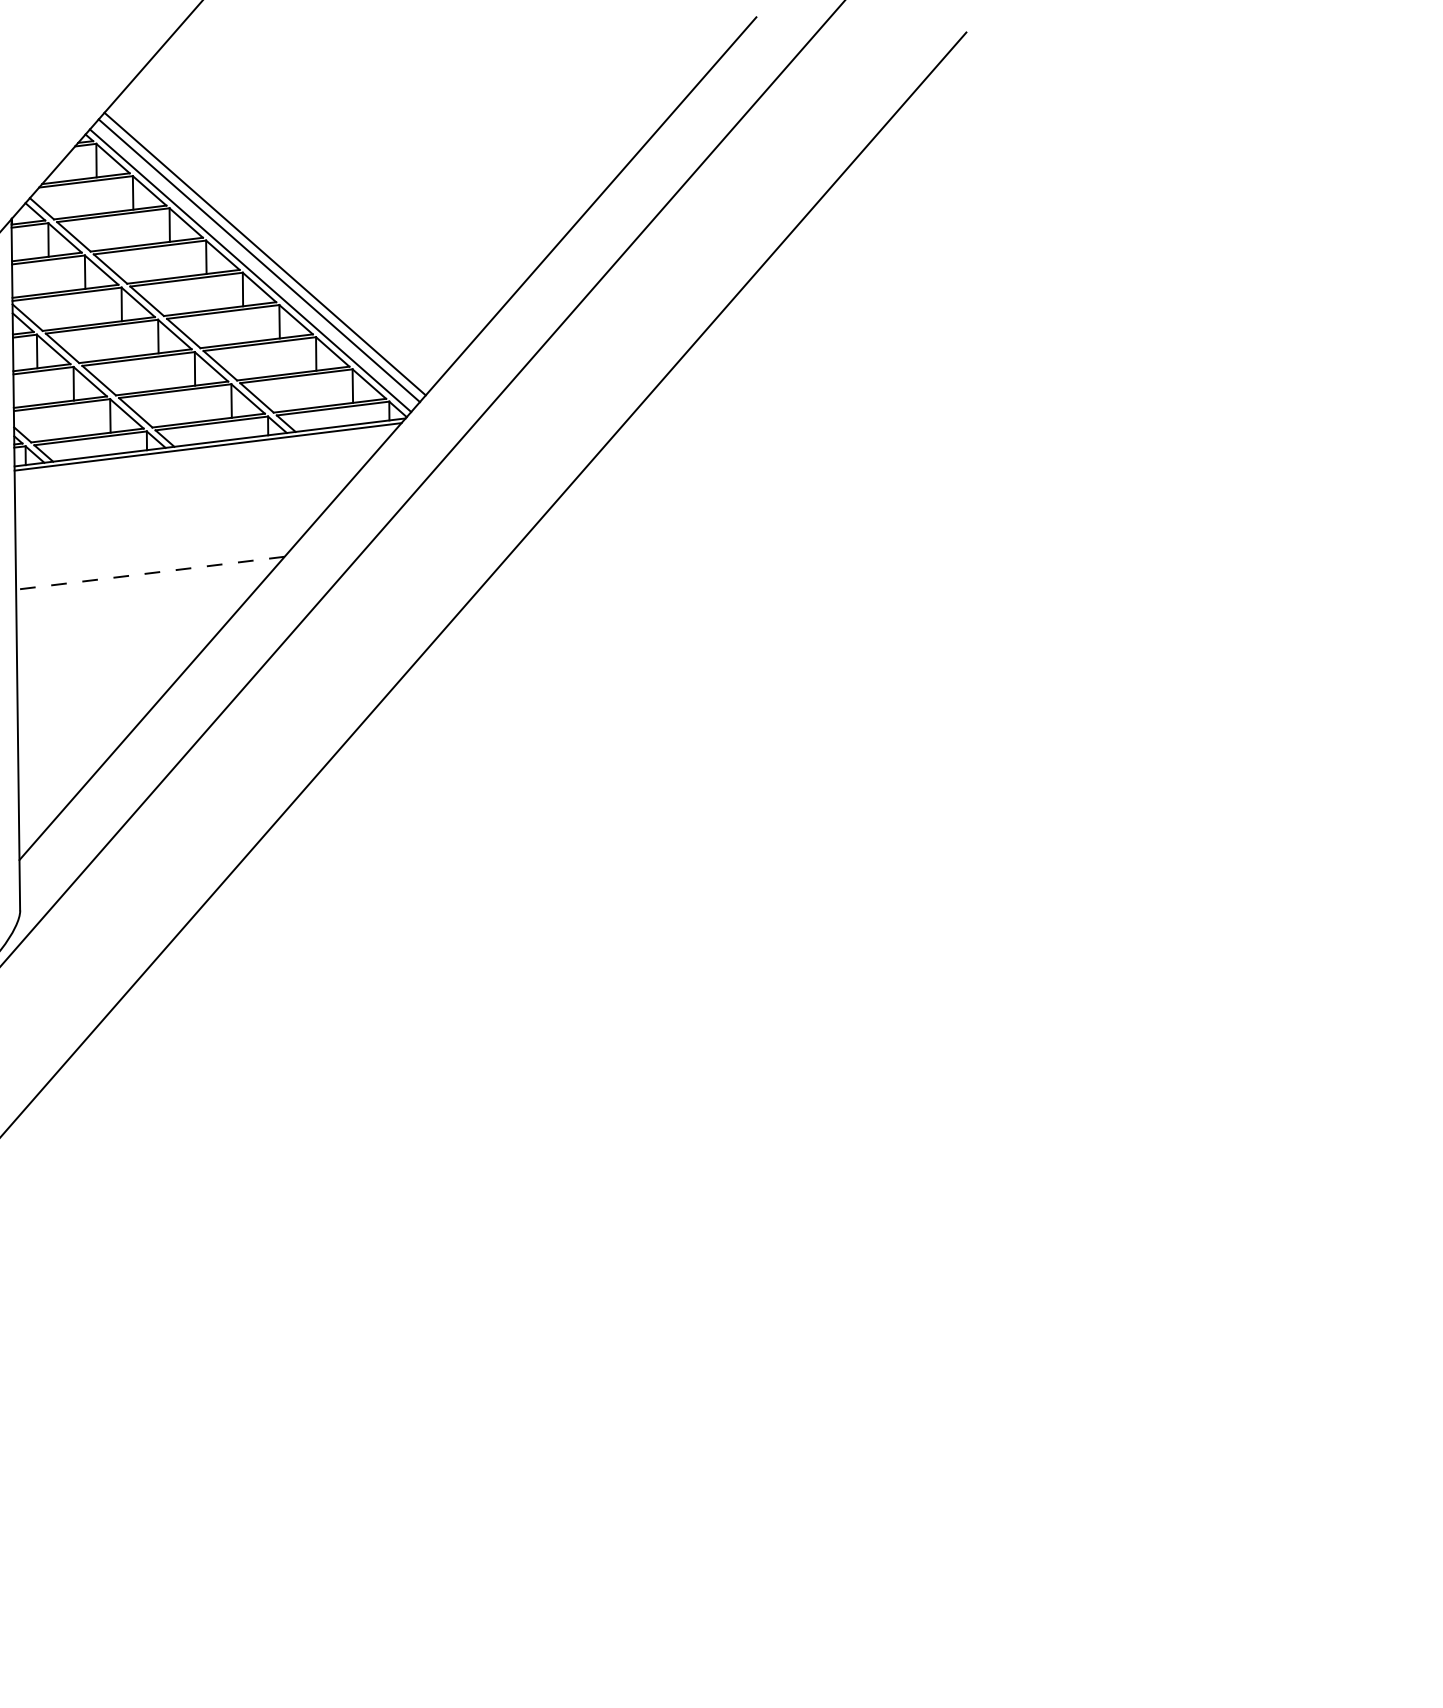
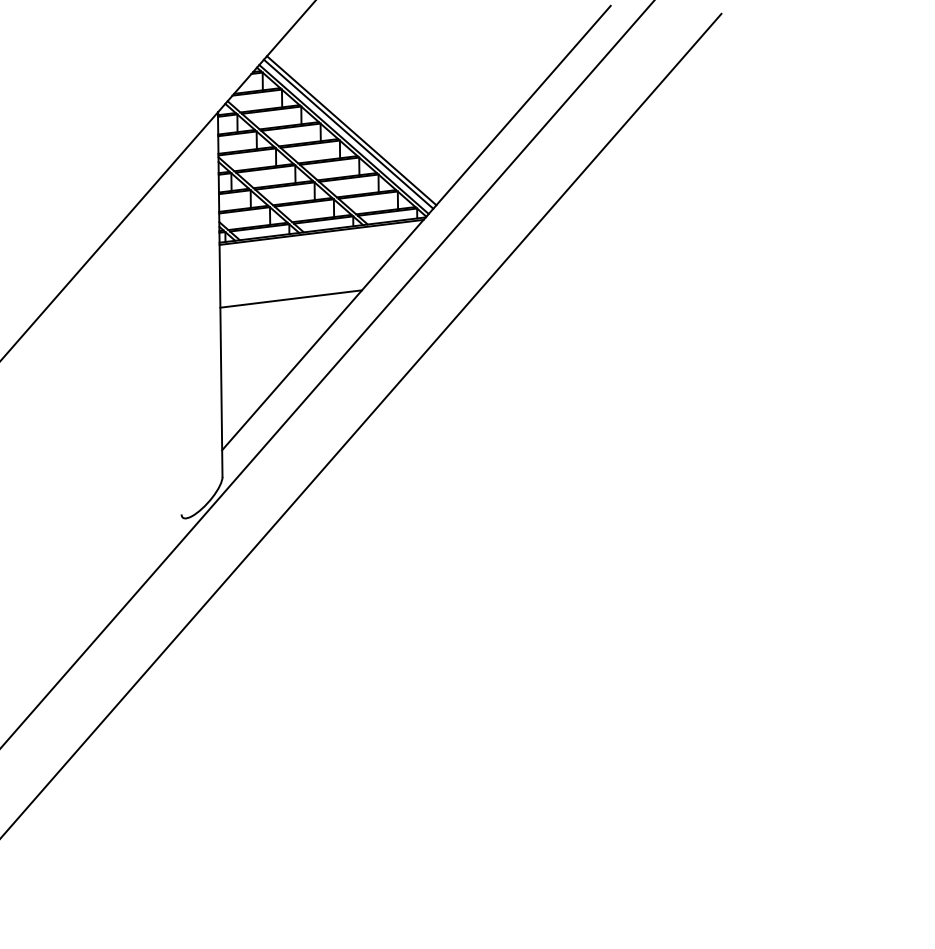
line: (149, 574) -> (290, 299), dashed -> solid

